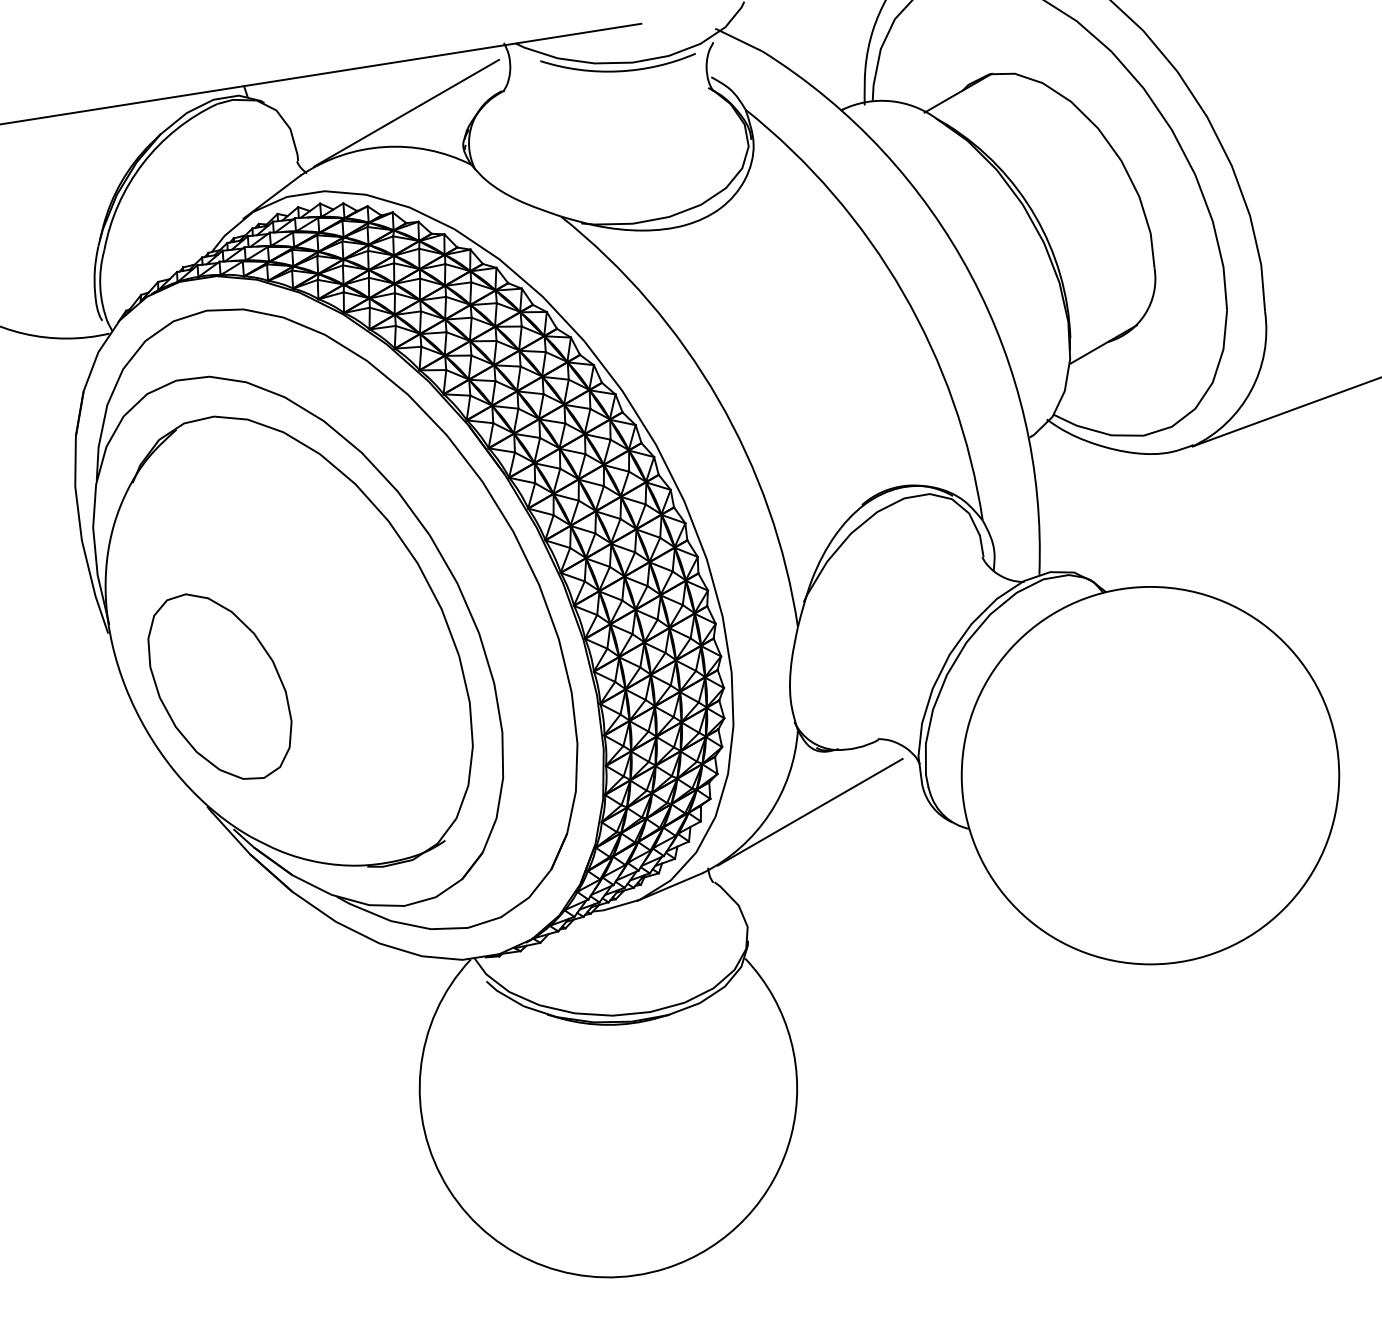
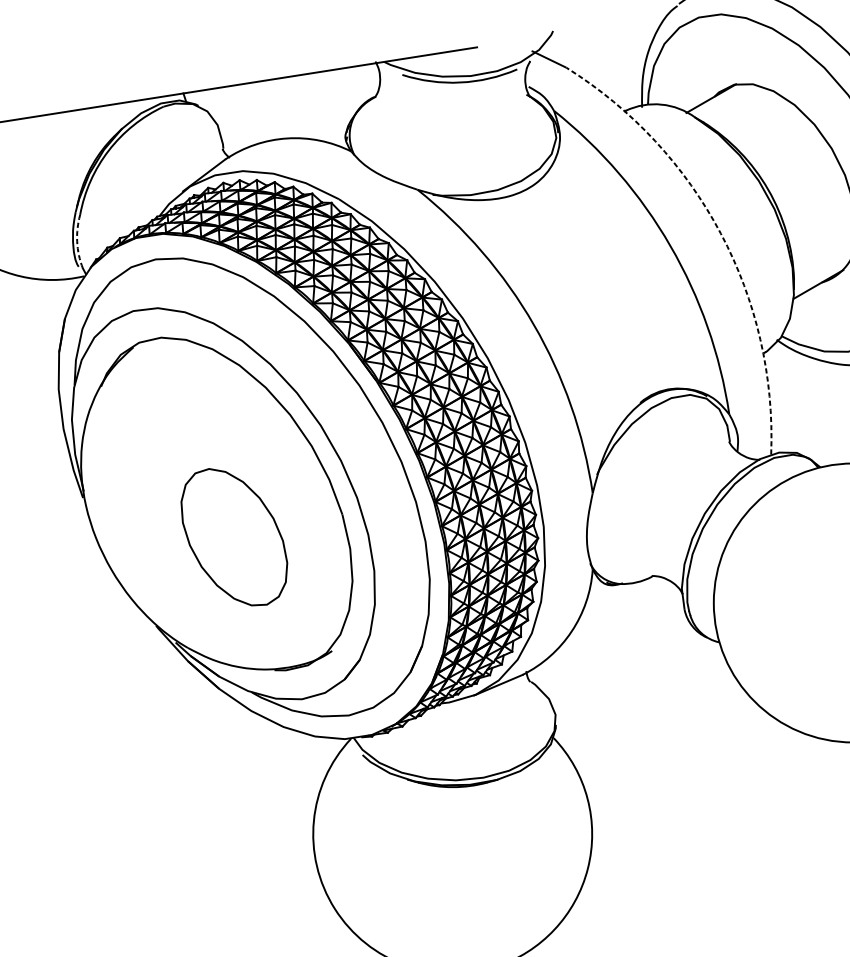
line: (406, 112) -> (303, 112), removed
arc: (971, 275) -> (721, 233), solid -> dashed
arc: (100, 287) -> (77, 242), solid -> dashed
part: (219, 686) -> (234, 537), moved
line: (809, 811) -> (601, 629), removed

